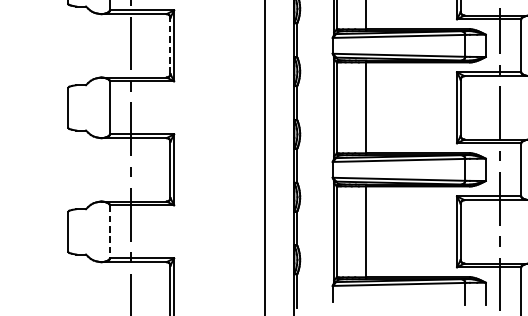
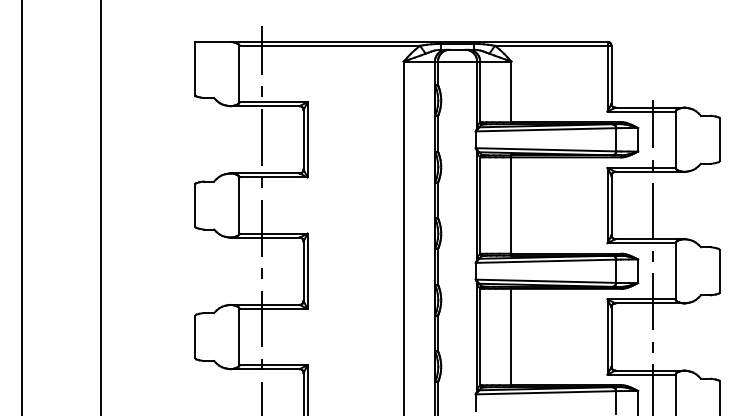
line: (170, 45) -> (303, 139), dashed -> solid
line: (109, 232) -> (239, 337), dashed -> solid

